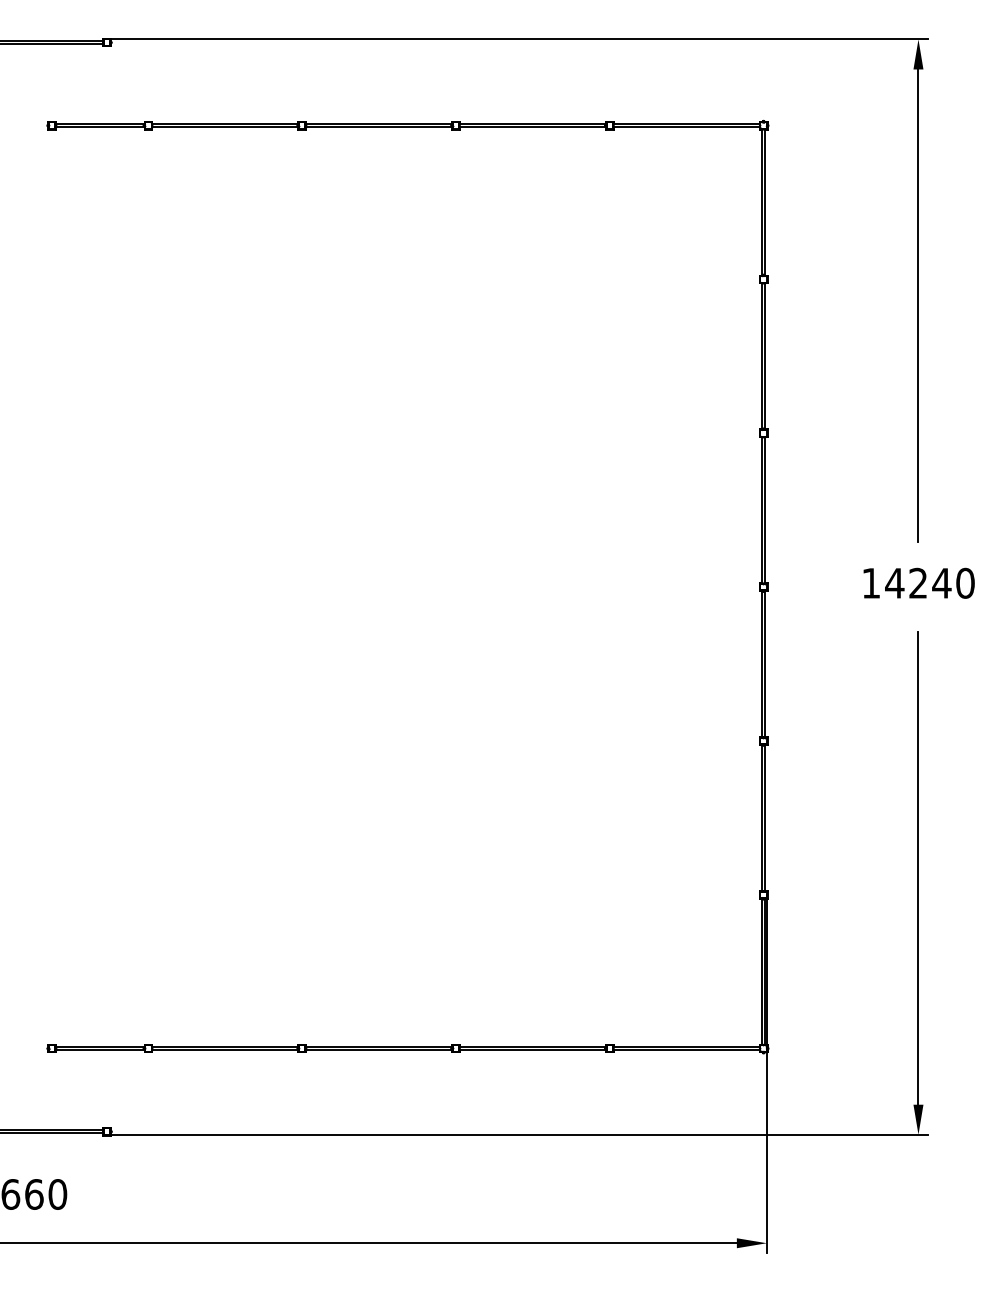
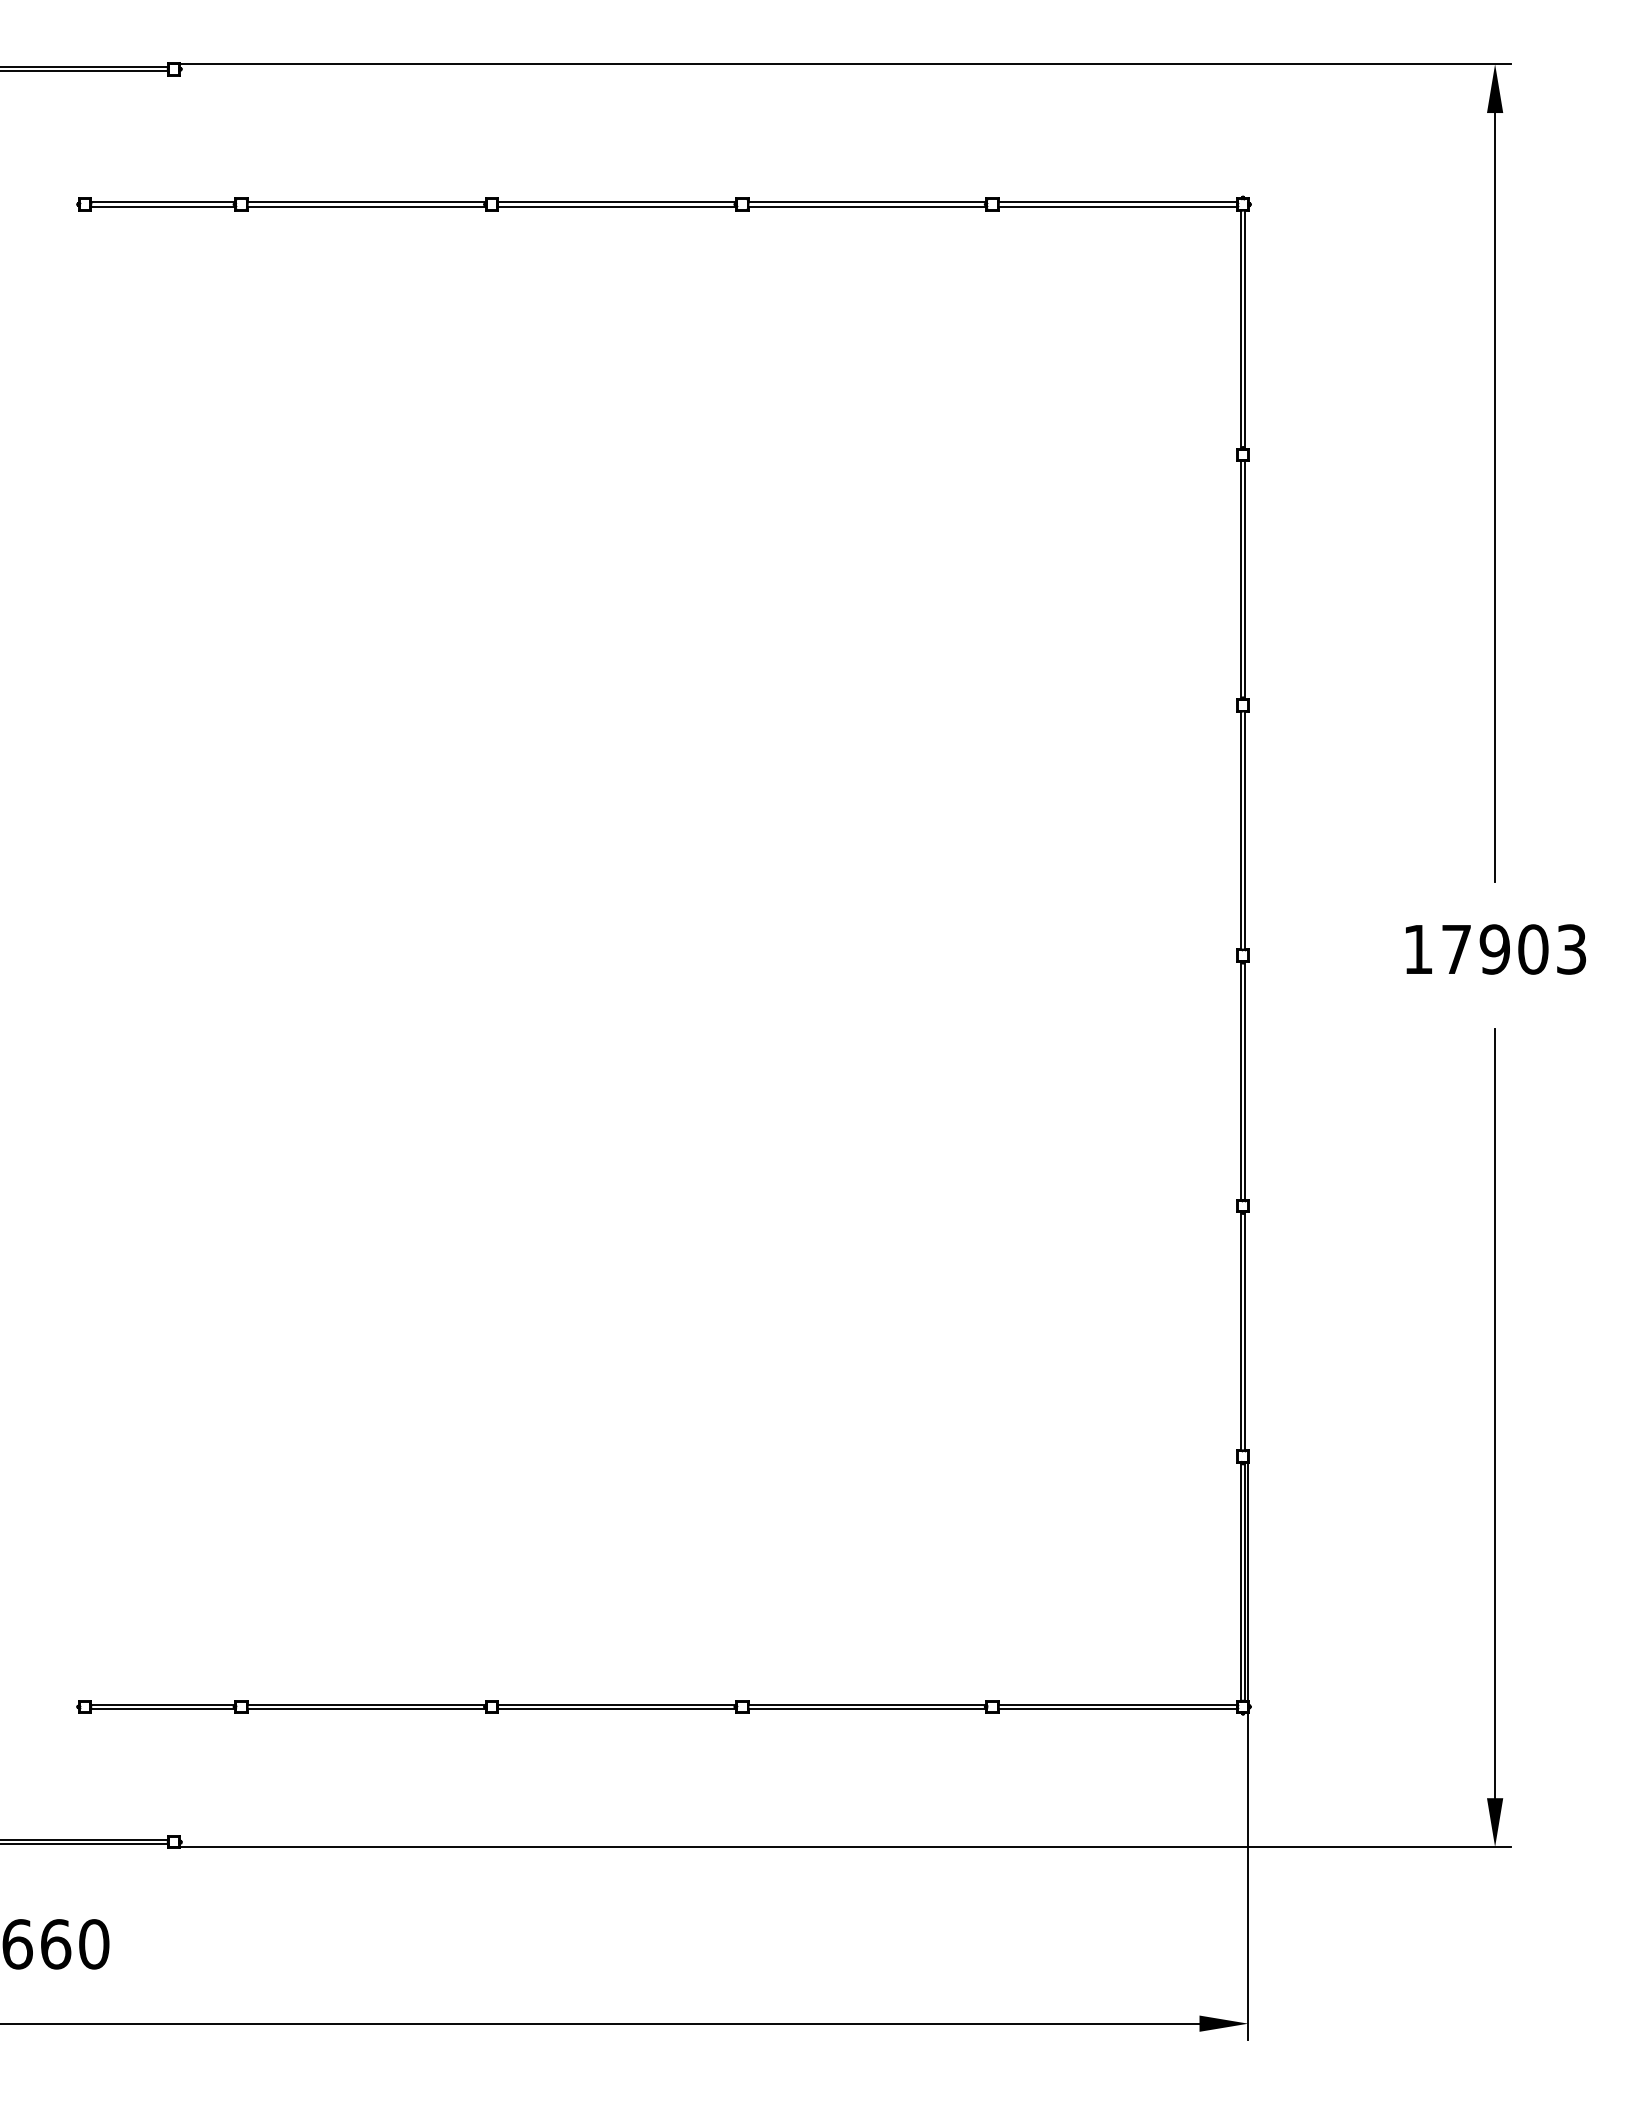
text: (929, 582) -> (1513, 948), 14240 -> 17903

